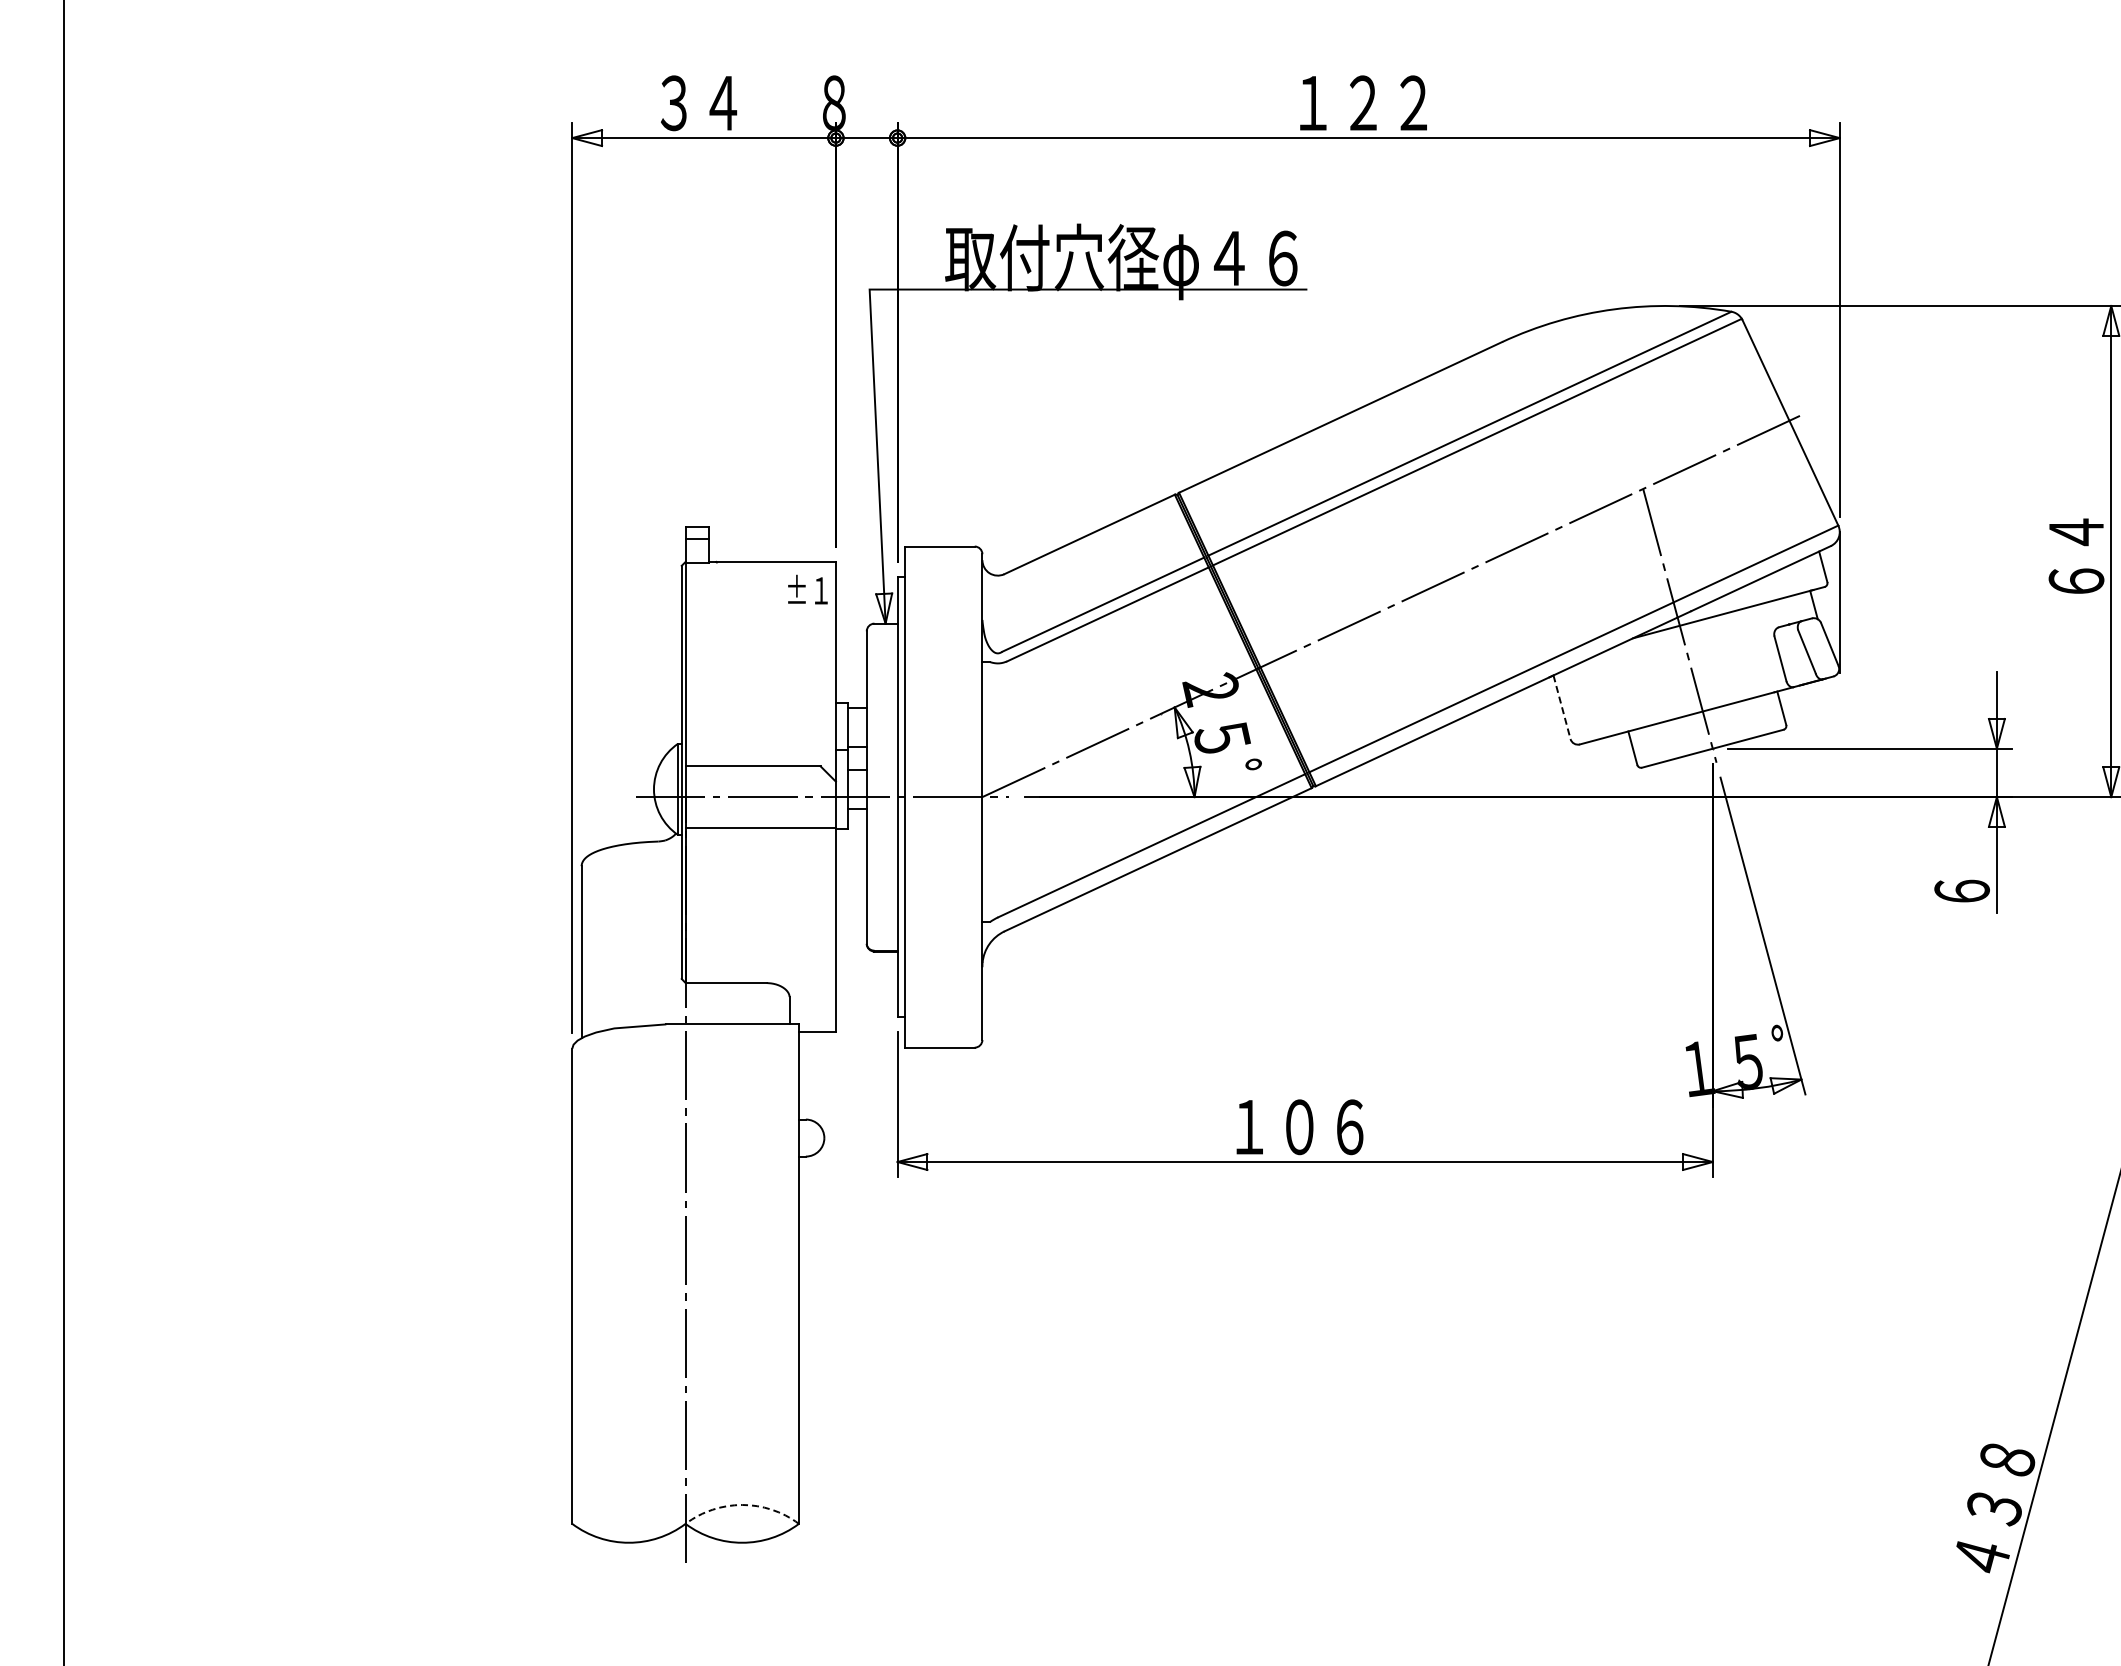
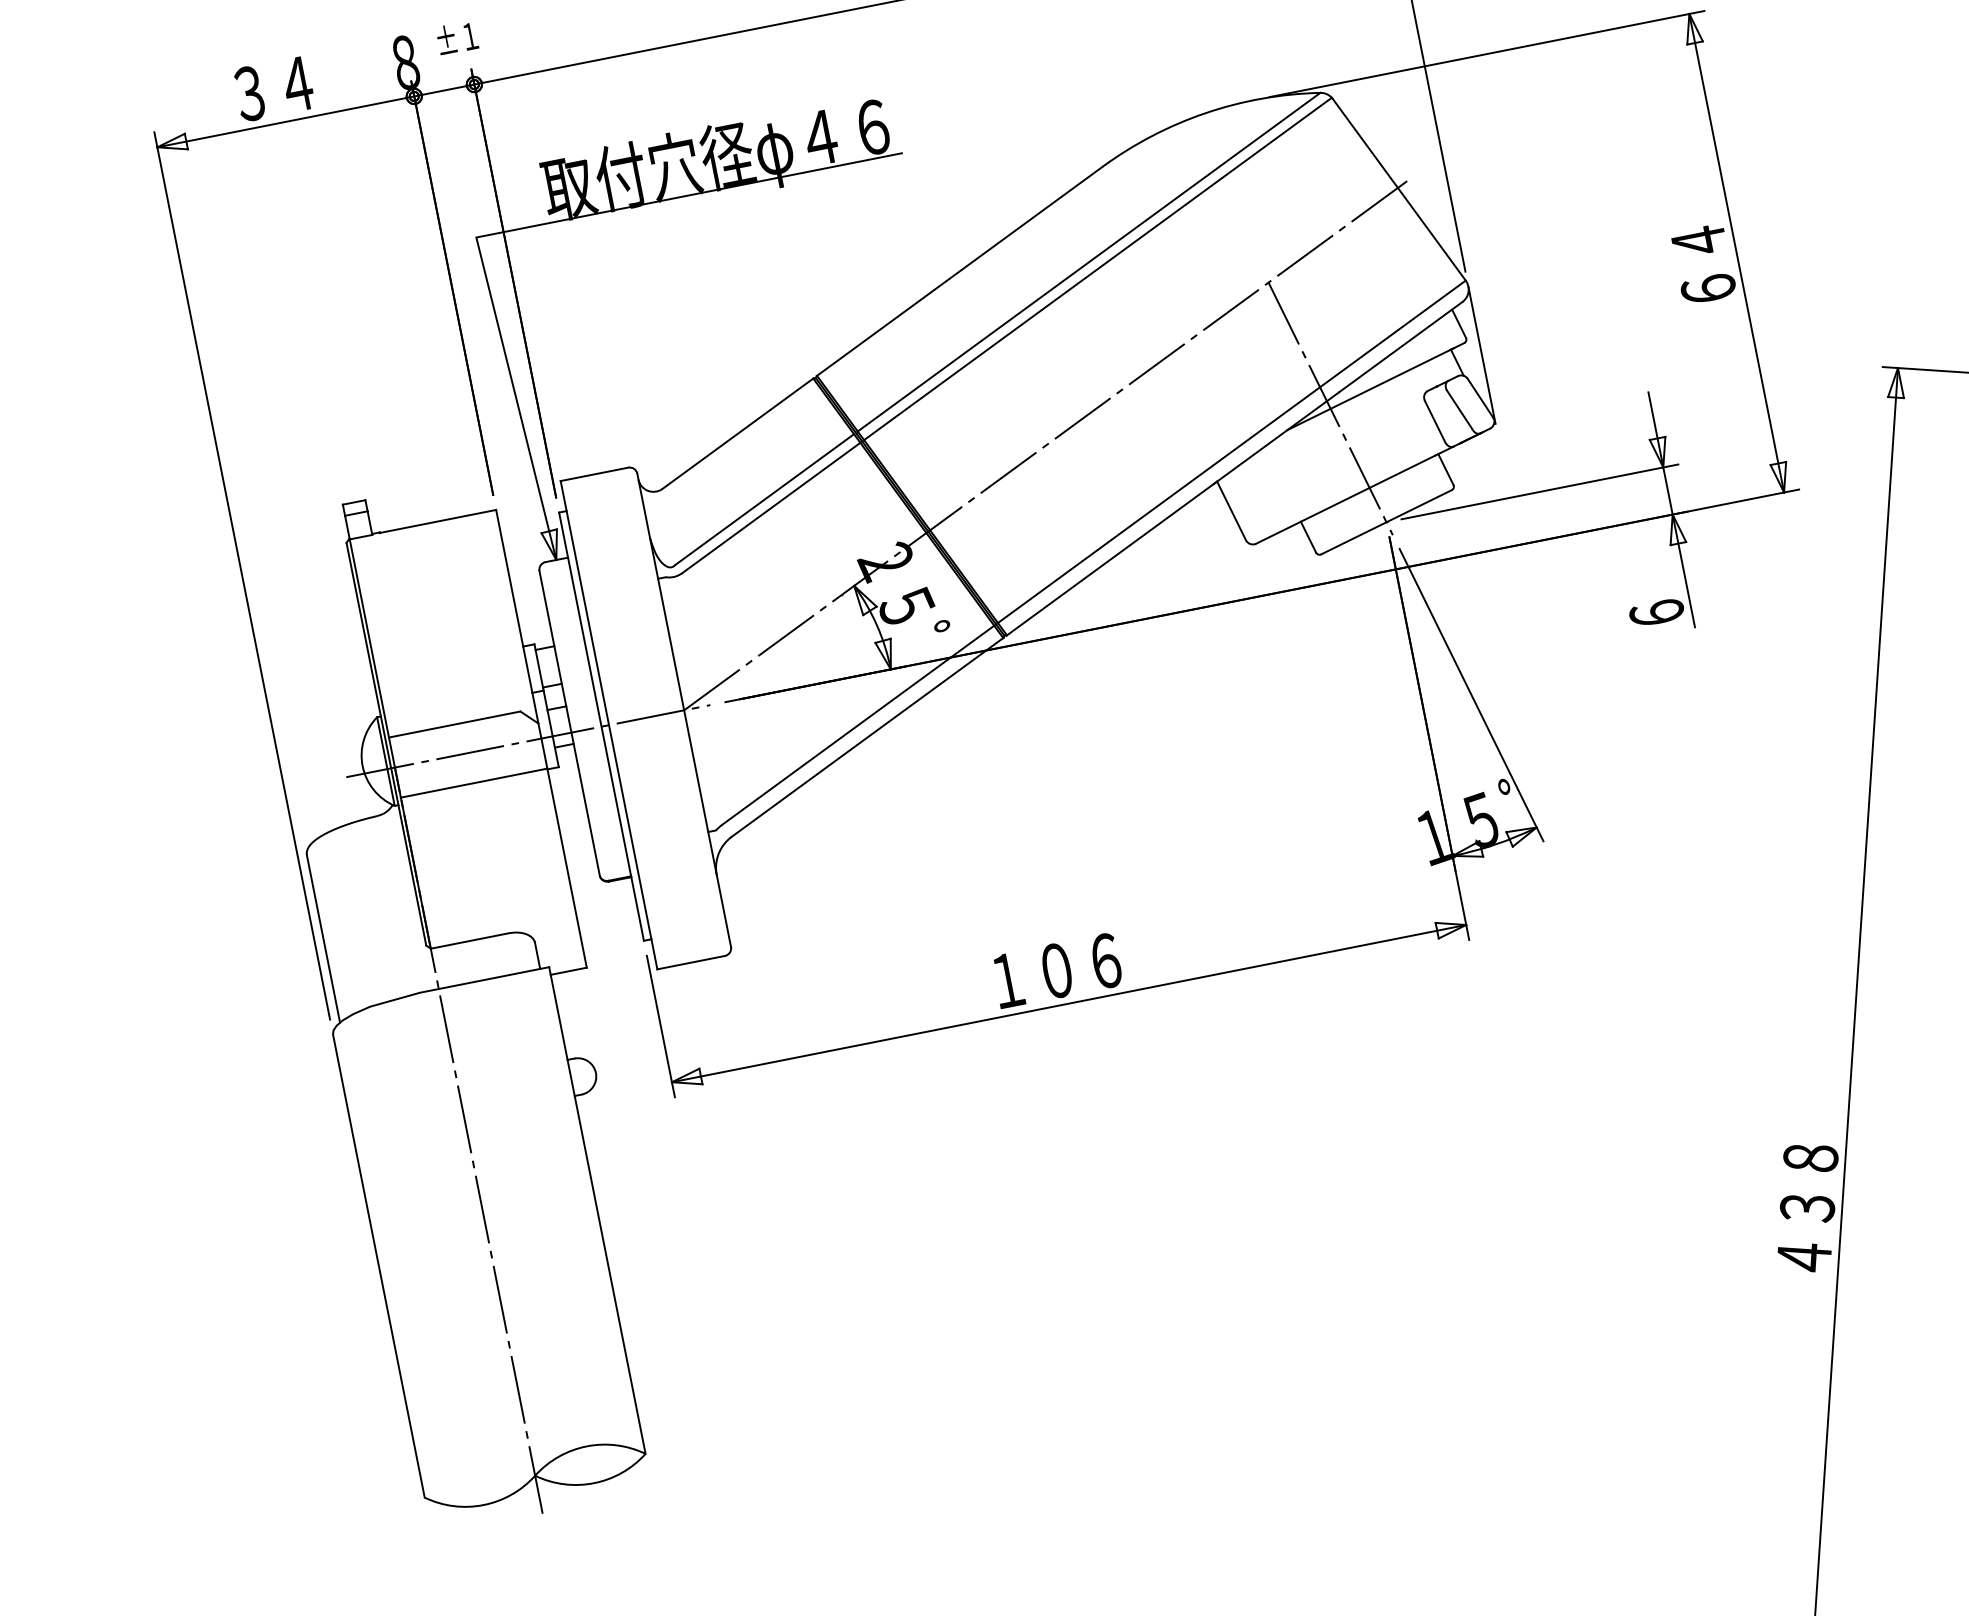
text: (807, 589) -> (456, 37), moved
line: (1562, 707) -> (1232, 511), dashed -> solid
arc: (742, 1504) -> (586, 1445), dashed -> solid

